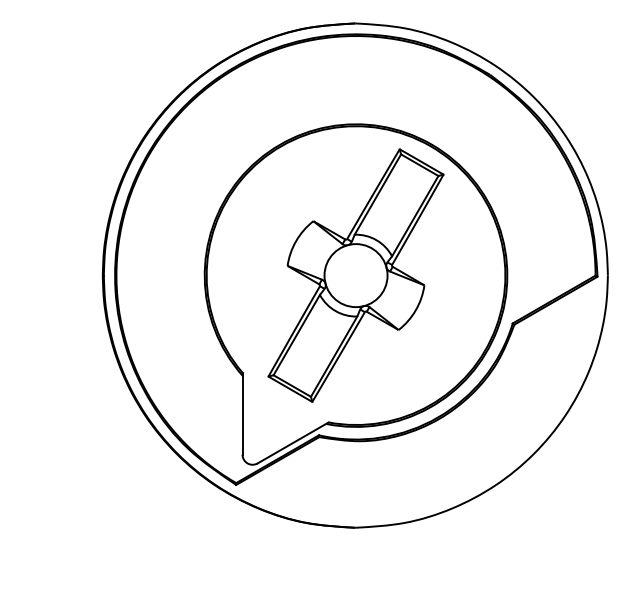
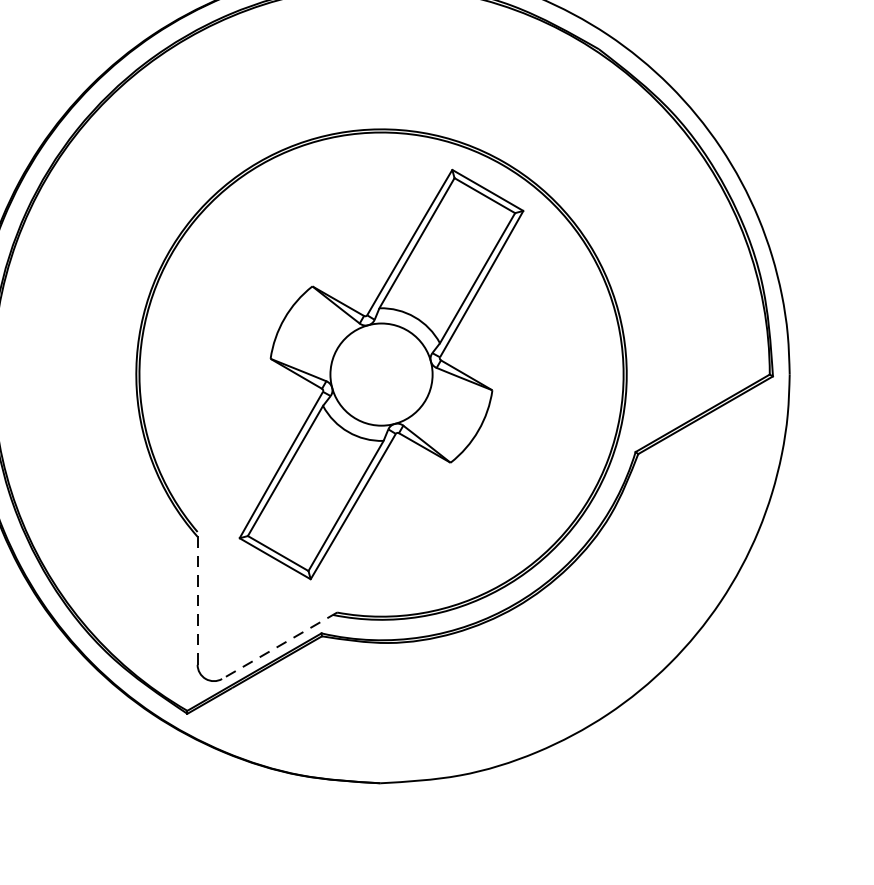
line: (242, 413) -> (197, 598), solid -> dashed
line: (293, 442) -> (280, 645), solid -> dashed

